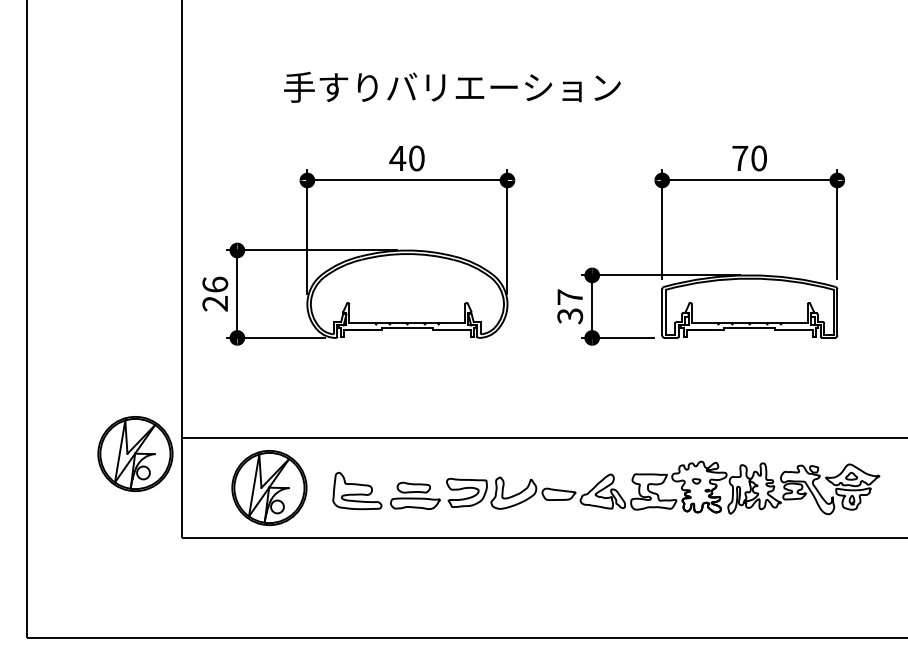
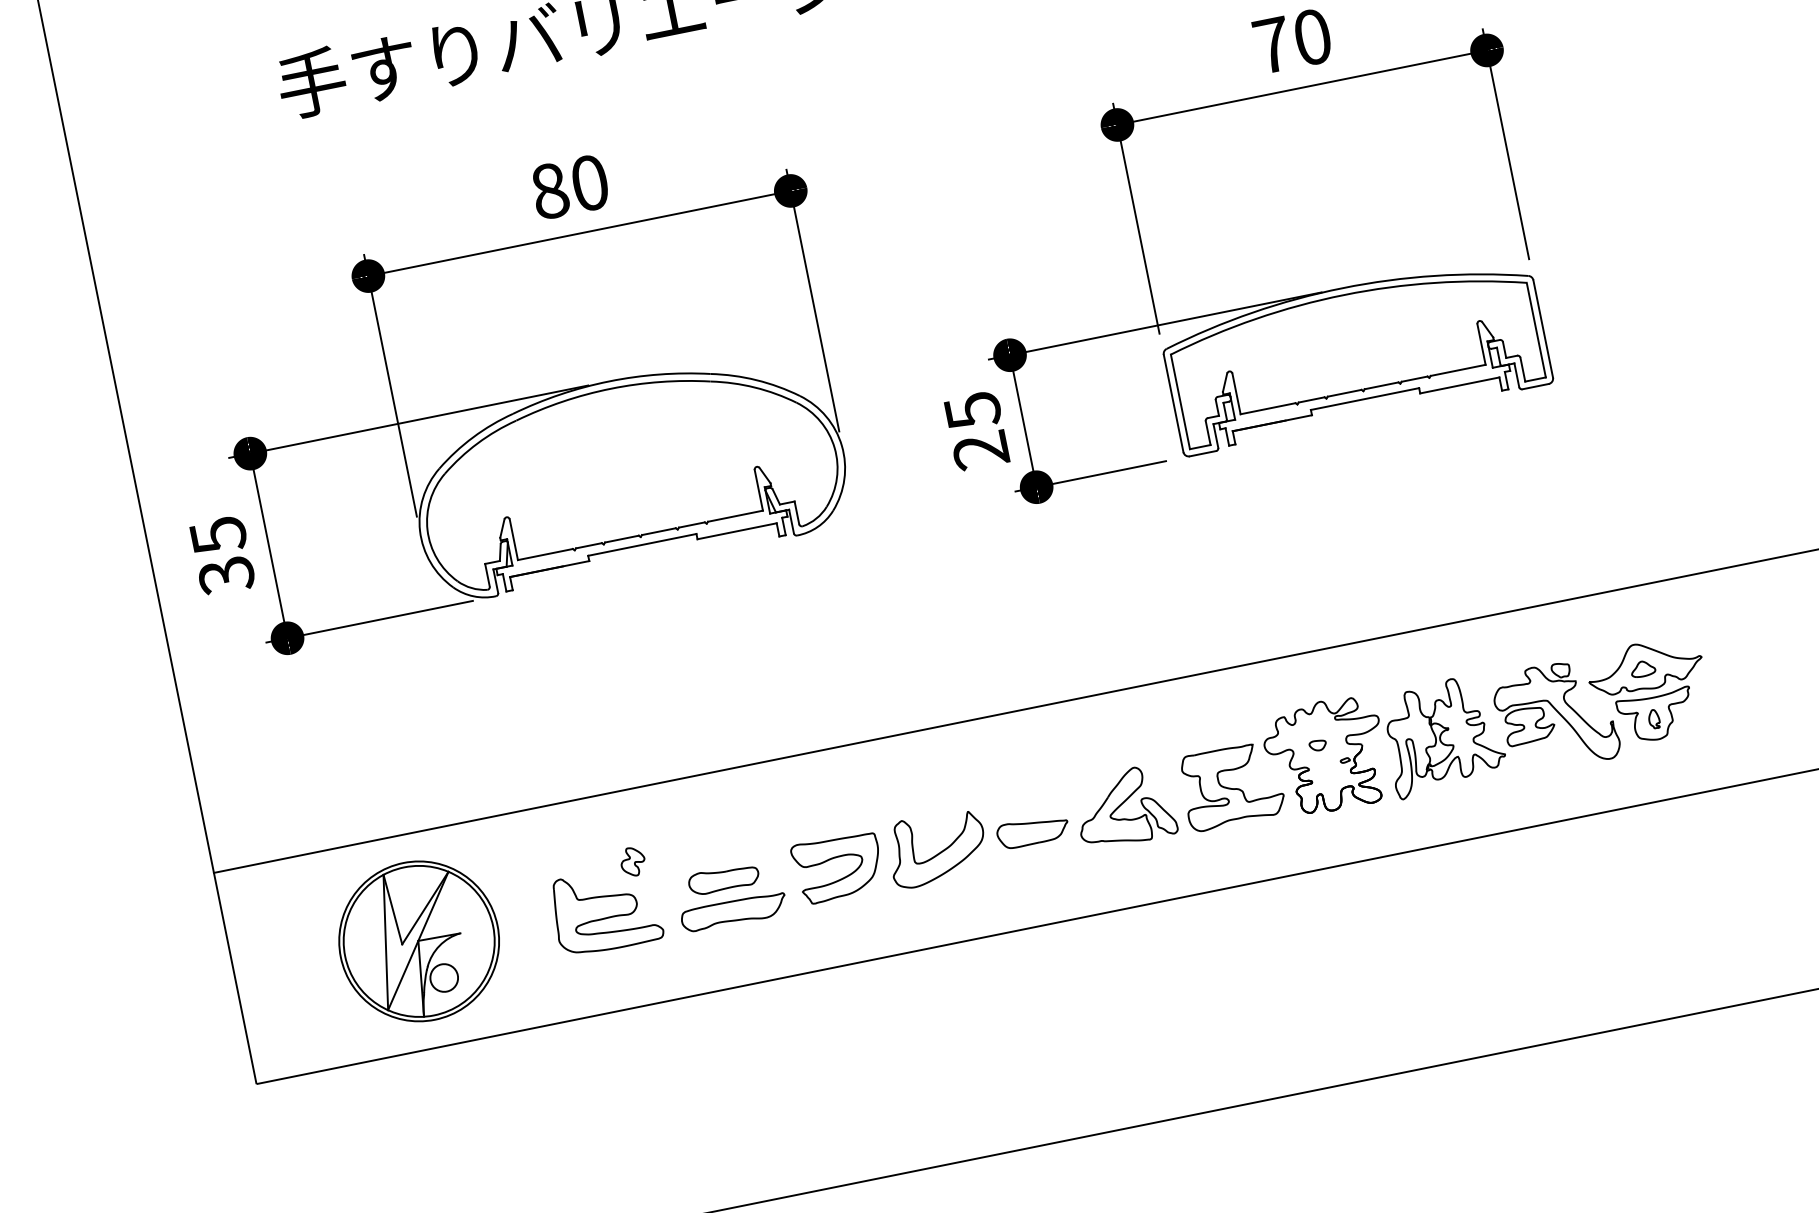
text: (397, 158) -> (549, 191), 40 -> 80
text: (215, 293) -> (222, 553), 26 -> 35
text: (570, 306) -> (977, 430), 37 -> 25
part: (135, 453) -> (121, 925), removed
curve: (373, 470) -> (631, 860), added

